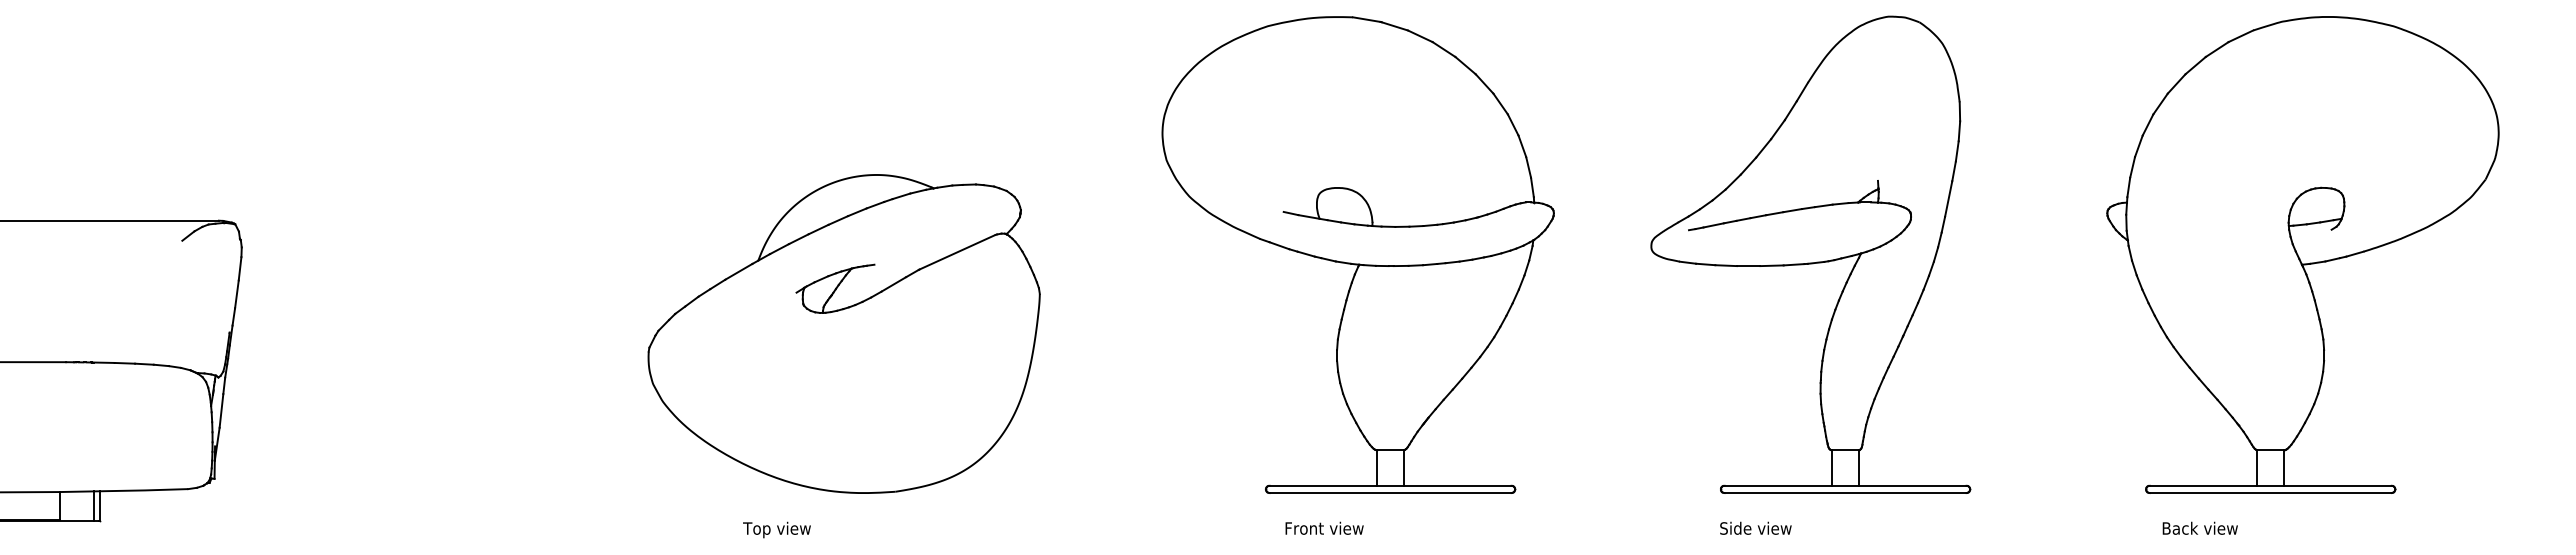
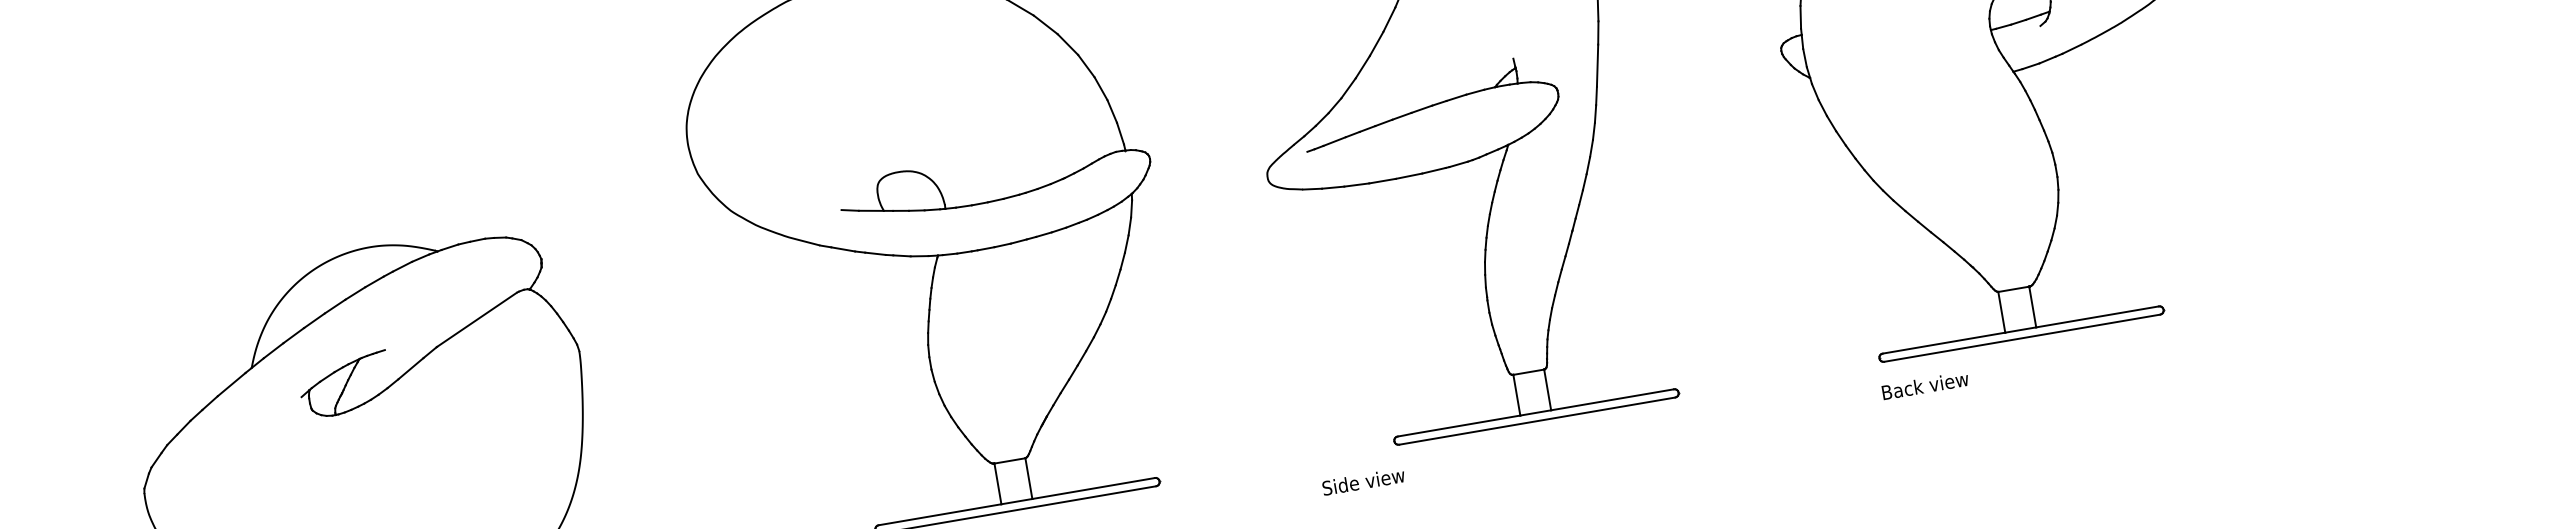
text: (1755, 527) -> (1363, 480), moved
text: (2199, 527) -> (1924, 384), moved

